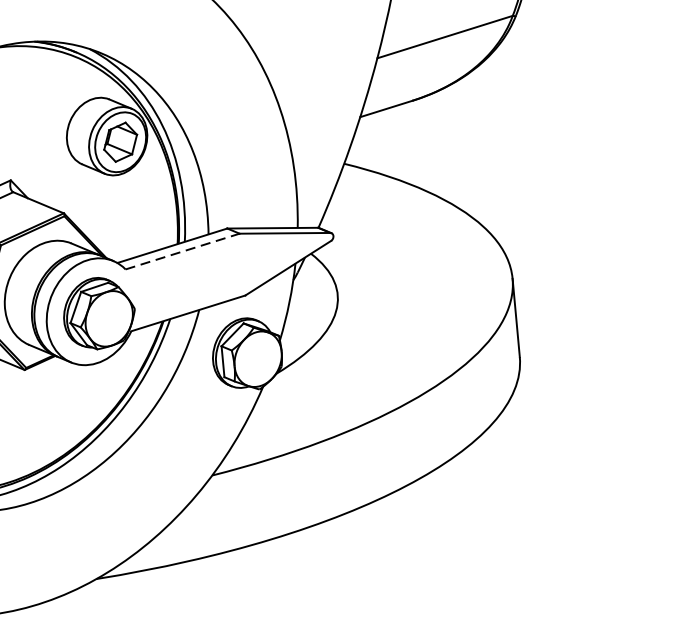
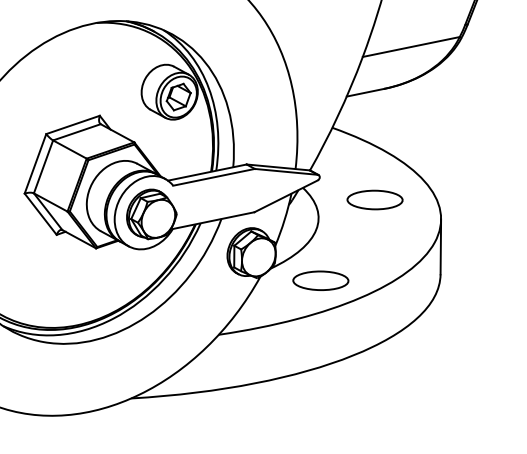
line: (183, 251) -> (214, 177), dashed -> solid
part: (414, 259) -> (374, 199), added
part: (349, 383) -> (320, 280), added

